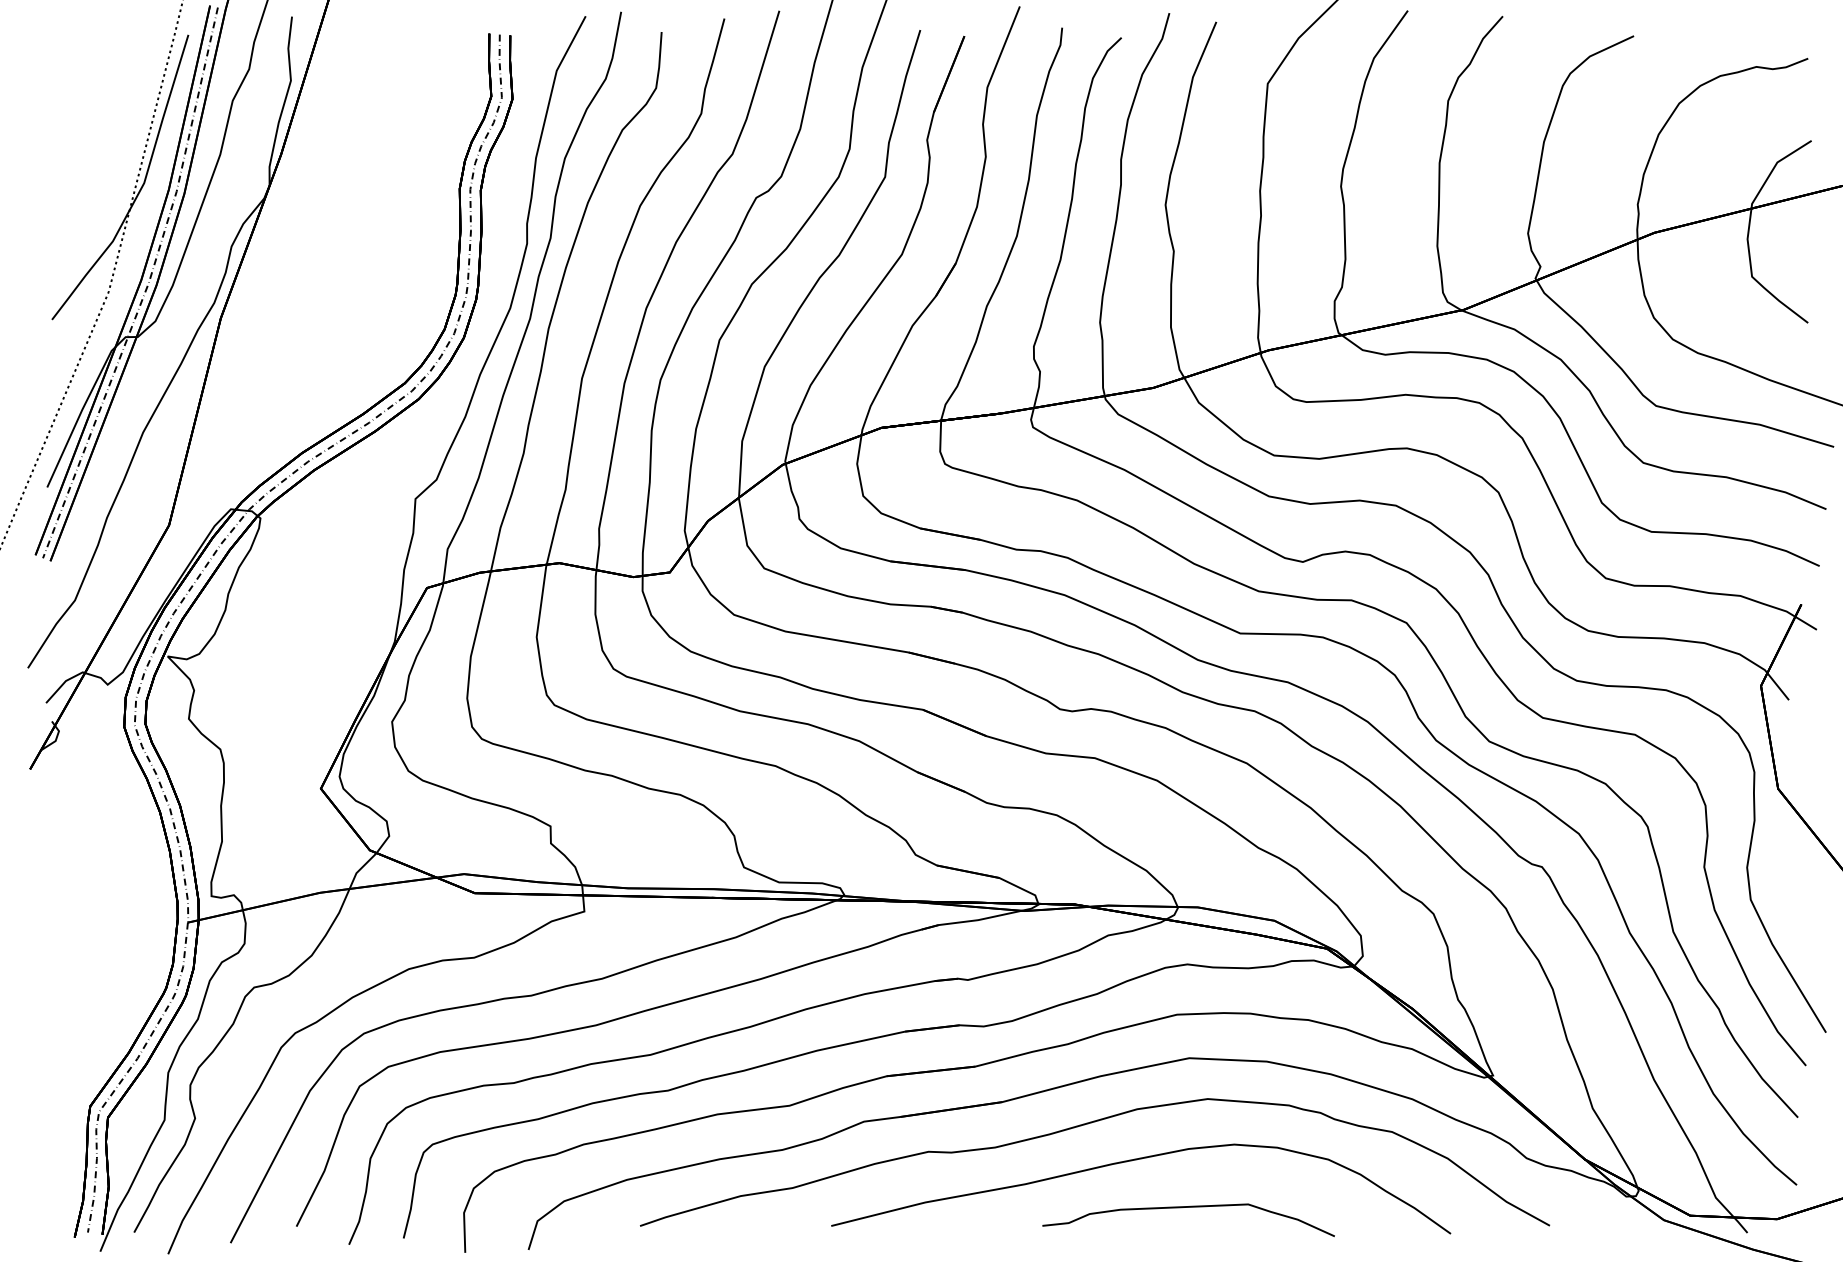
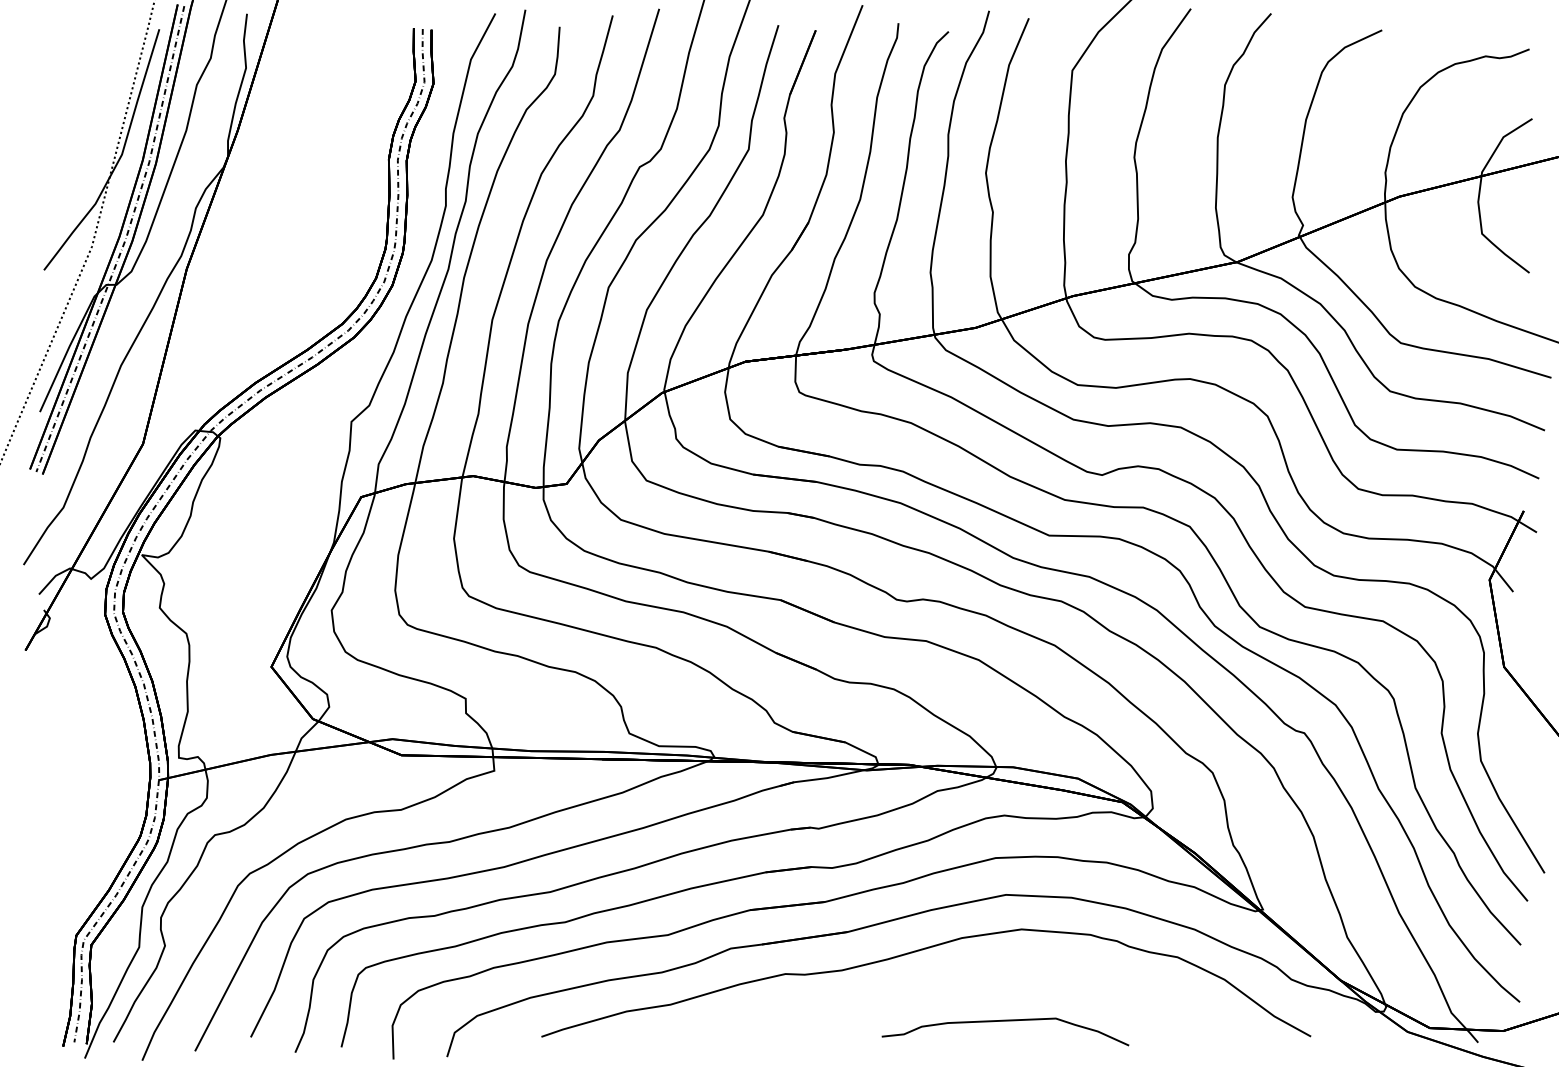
curve: (1137, 1160) -> (962, 981), removed

